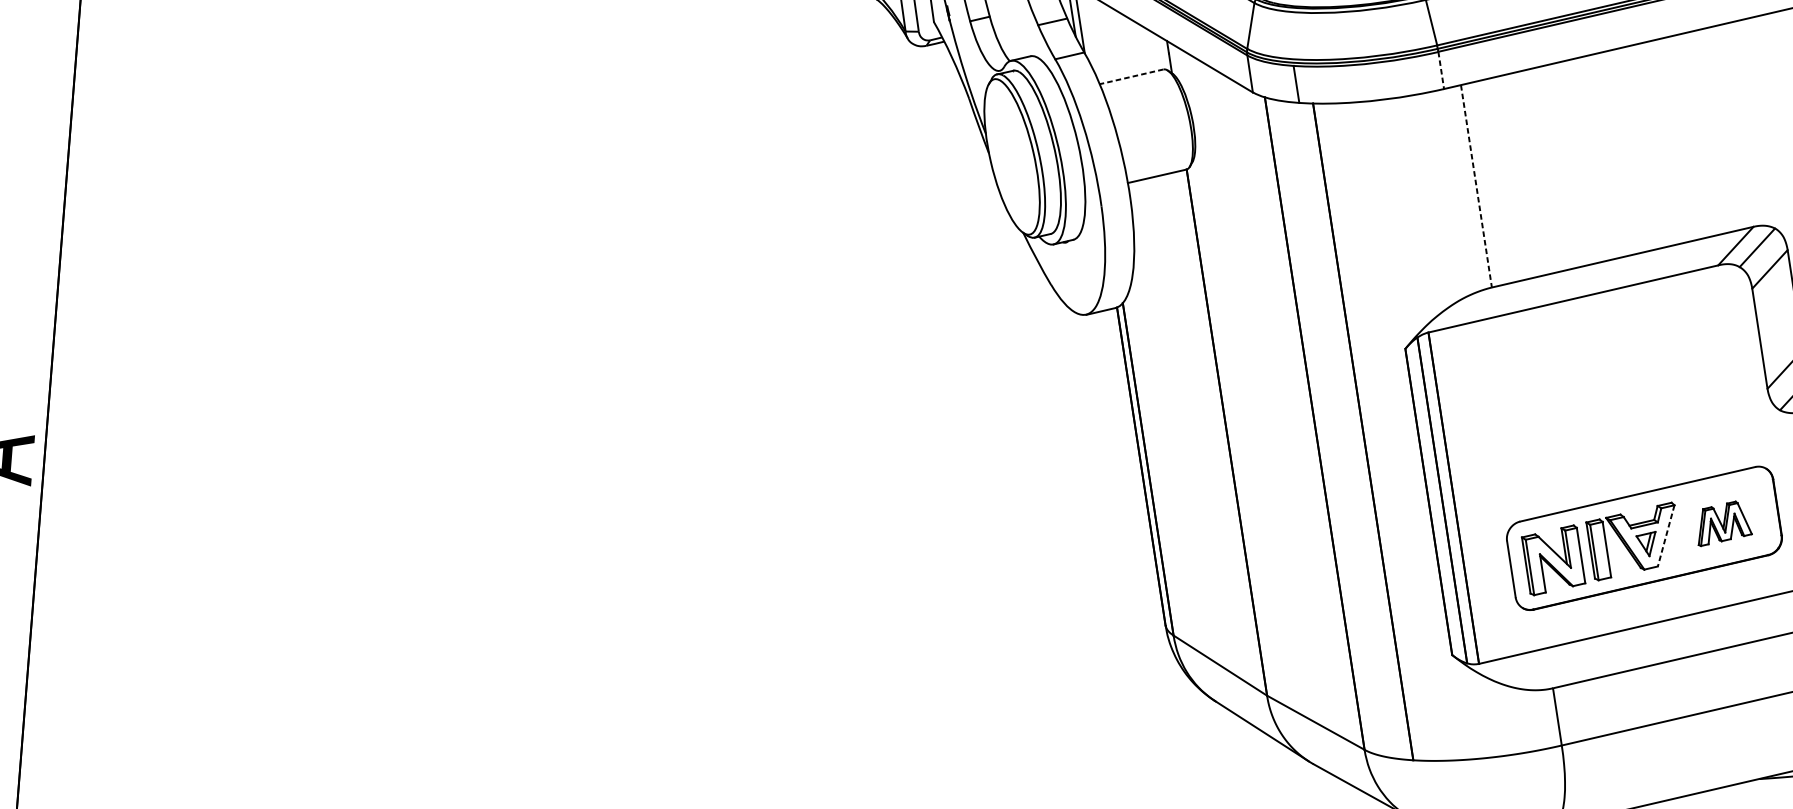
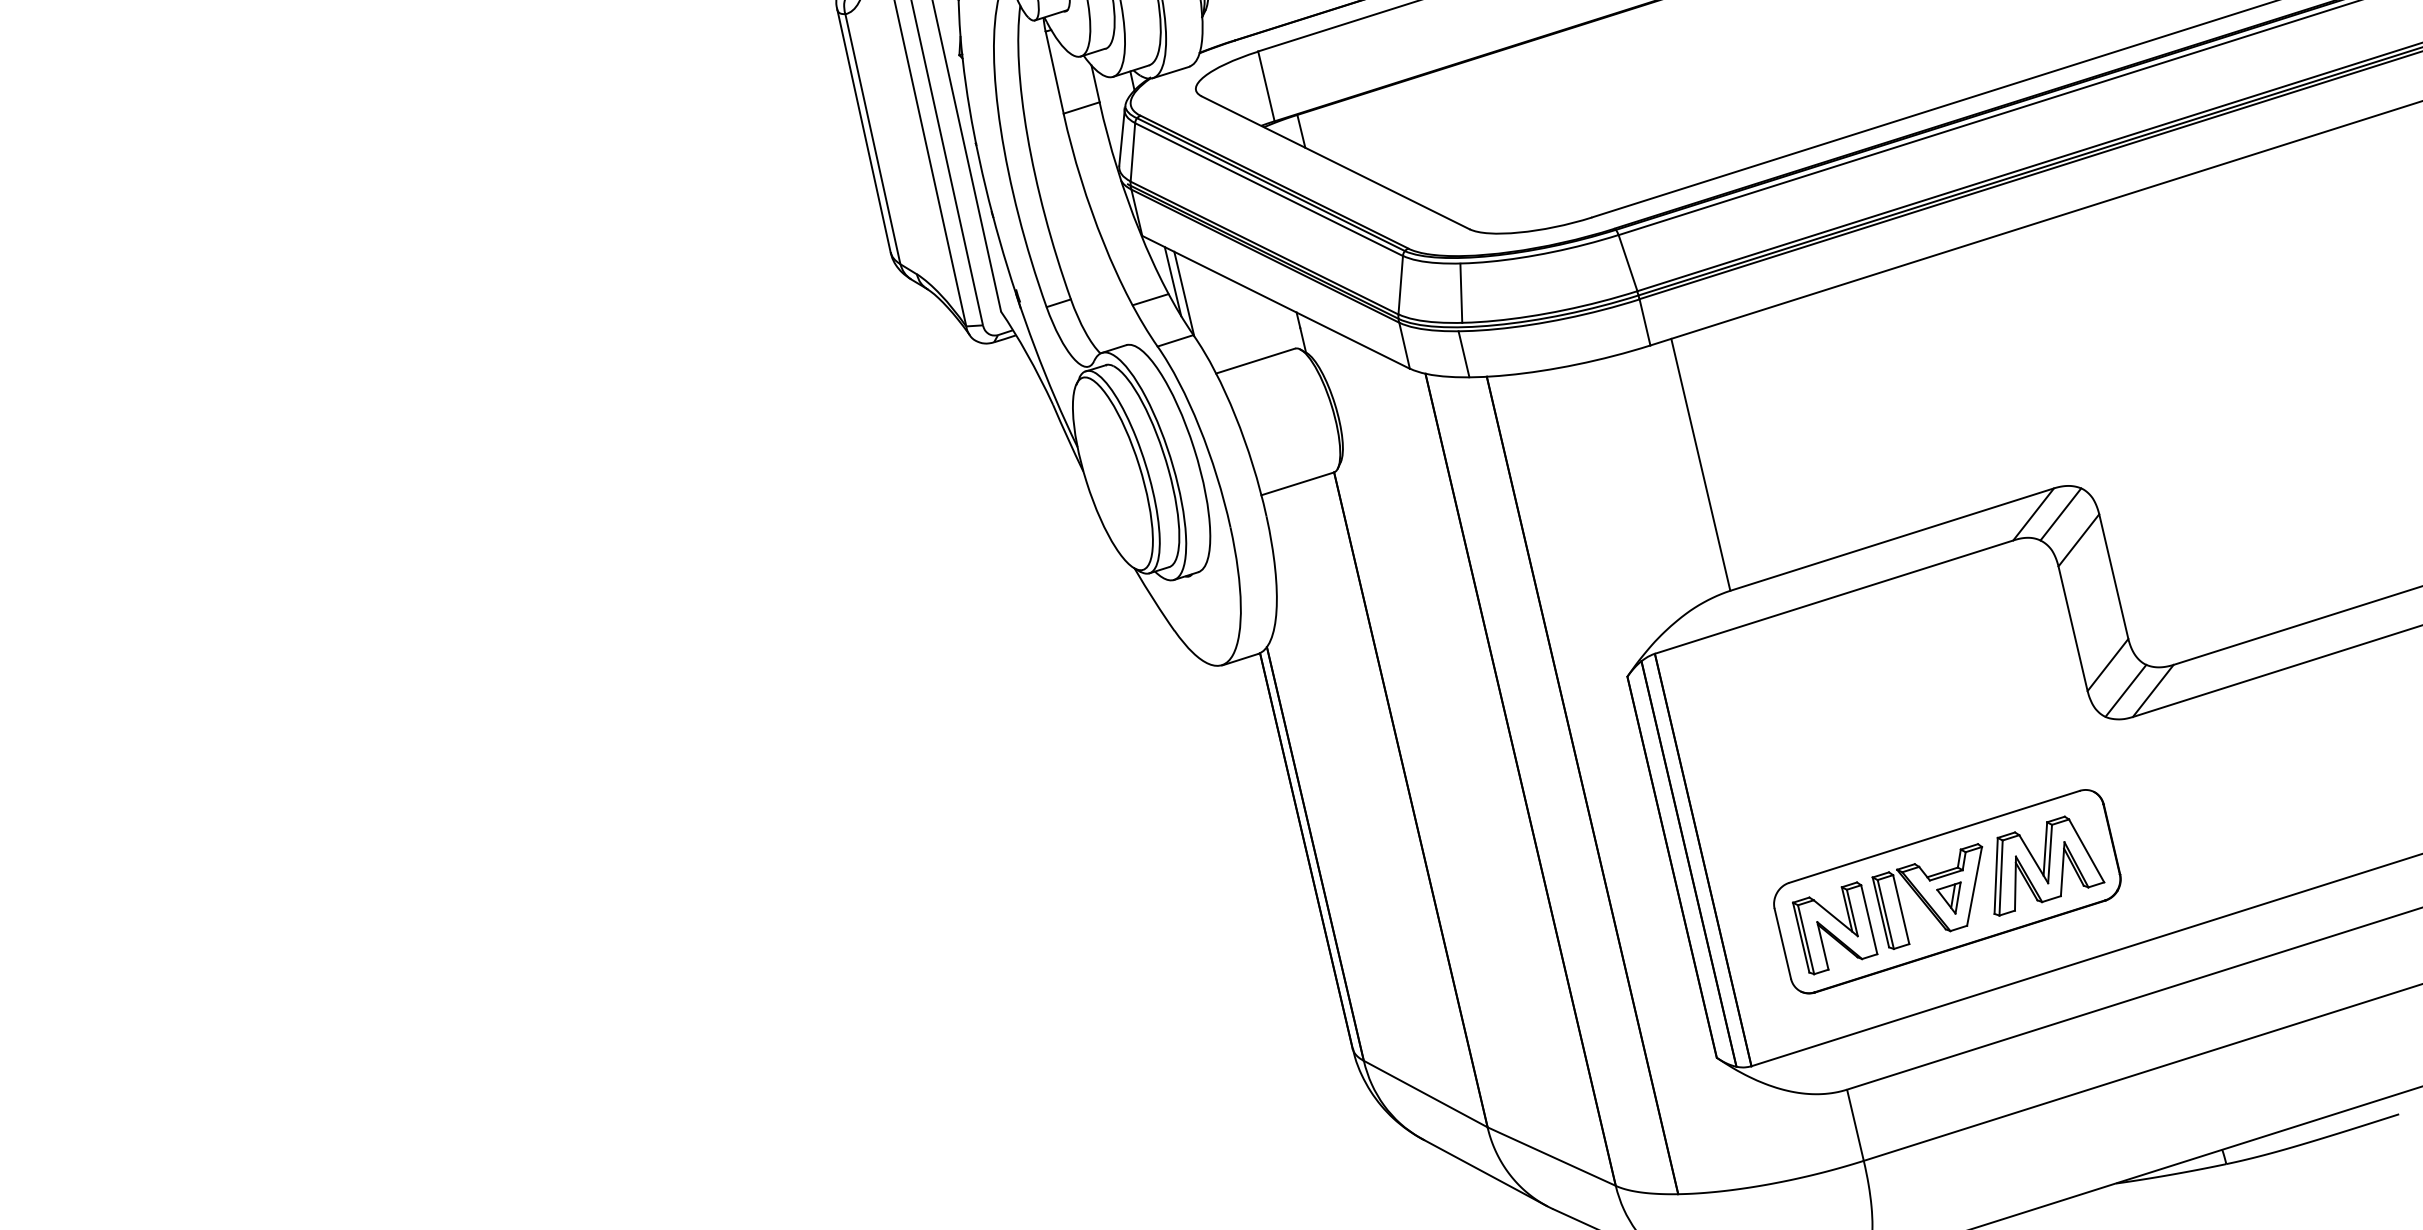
line: (1298, 35) -> (1461, 292), added
line: (1441, 70) -> (1645, 322), dashed -> solid
line: (1131, 77) -> (1255, 361), dashed -> solid
line: (1476, 186) -> (1700, 465), dashed -> solid
part: (1726, 524) -> (2049, 865), size x1.67
line: (1666, 535) -> (1974, 886), dashed -> solid

